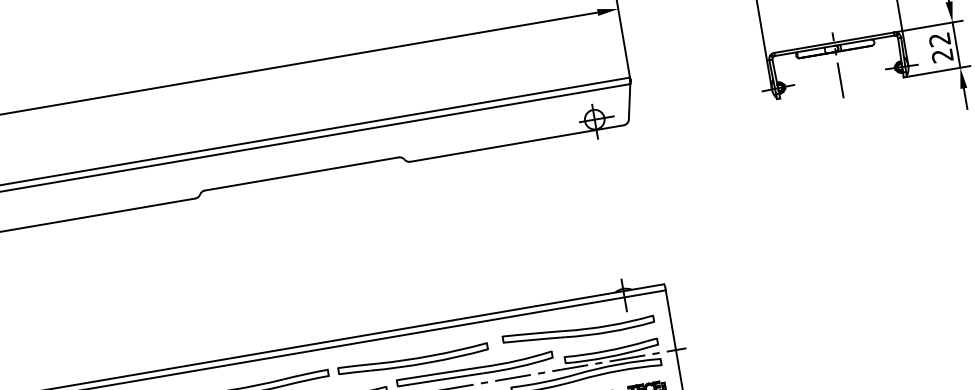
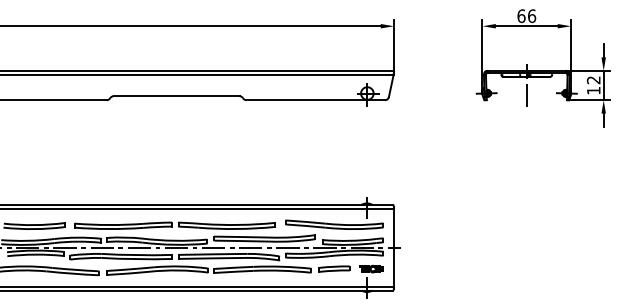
text: (942, 55) -> (593, 90), 22 -> 12

